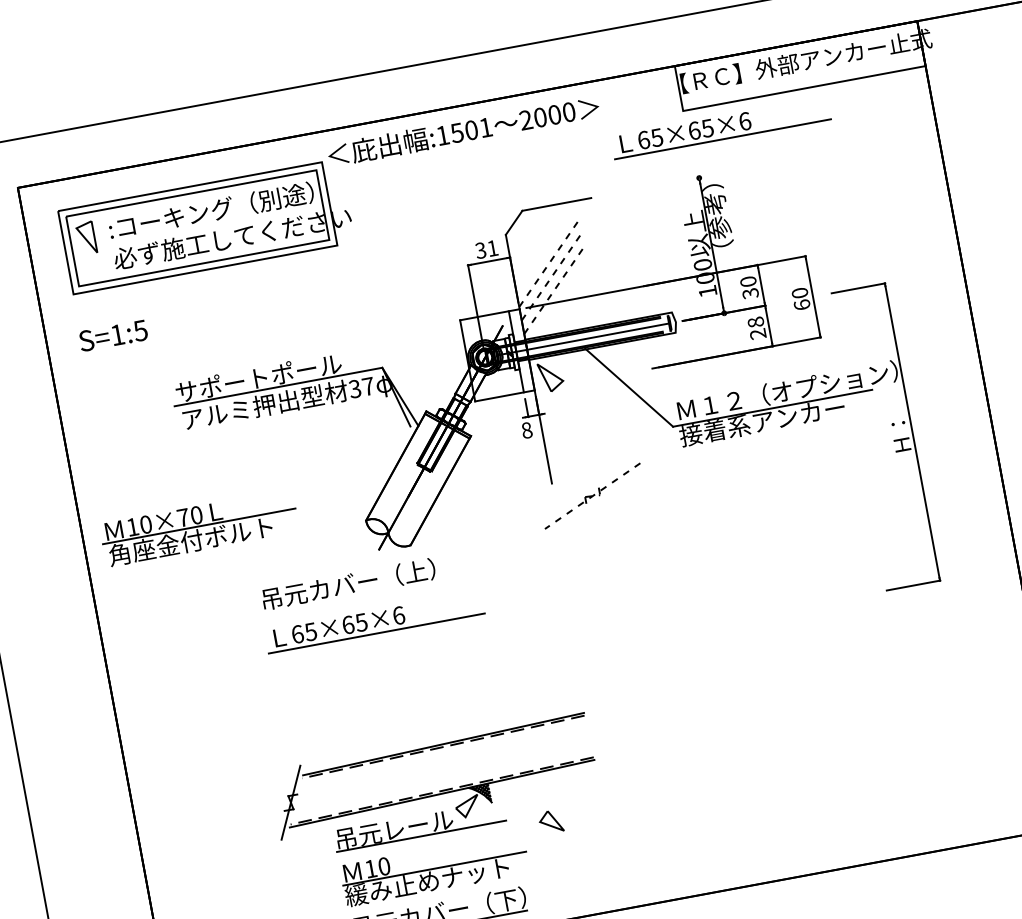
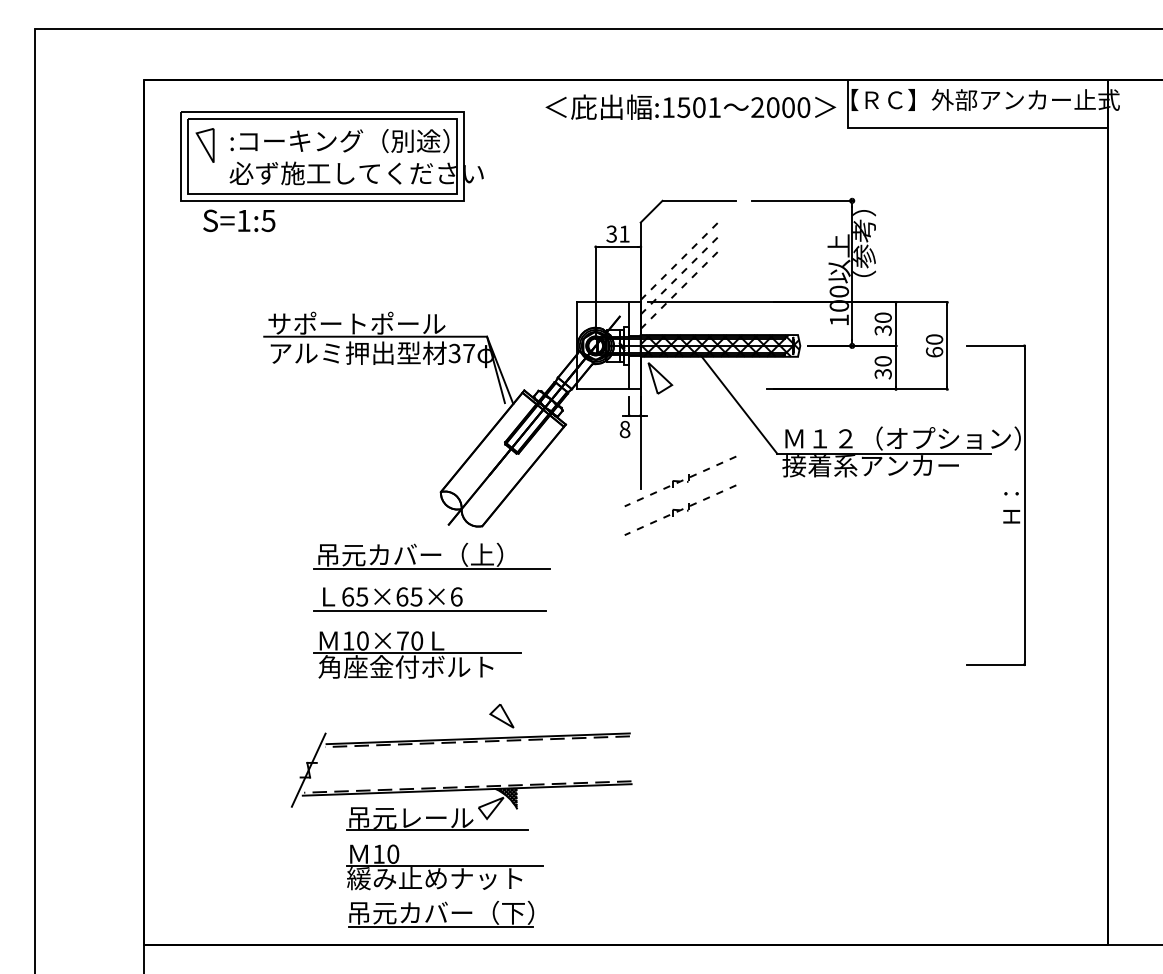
part: (720, 128) -> (883, 153), removed
text: (463, 130) -> (690, 106), moved
line: (651, 186) -> (801, 200), added
text: (757, 327) -> (883, 367), 28 -> 30
text: (113, 335) -> (239, 220), moved
hatch: (600, 335) -> (719, 345), added
part: (587, 468) -> (680, 480), added
part: (199, 527) -> (417, 654), moved
line: (371, 594) -> (432, 569), added
part: (550, 821) -> (501, 715), moved

